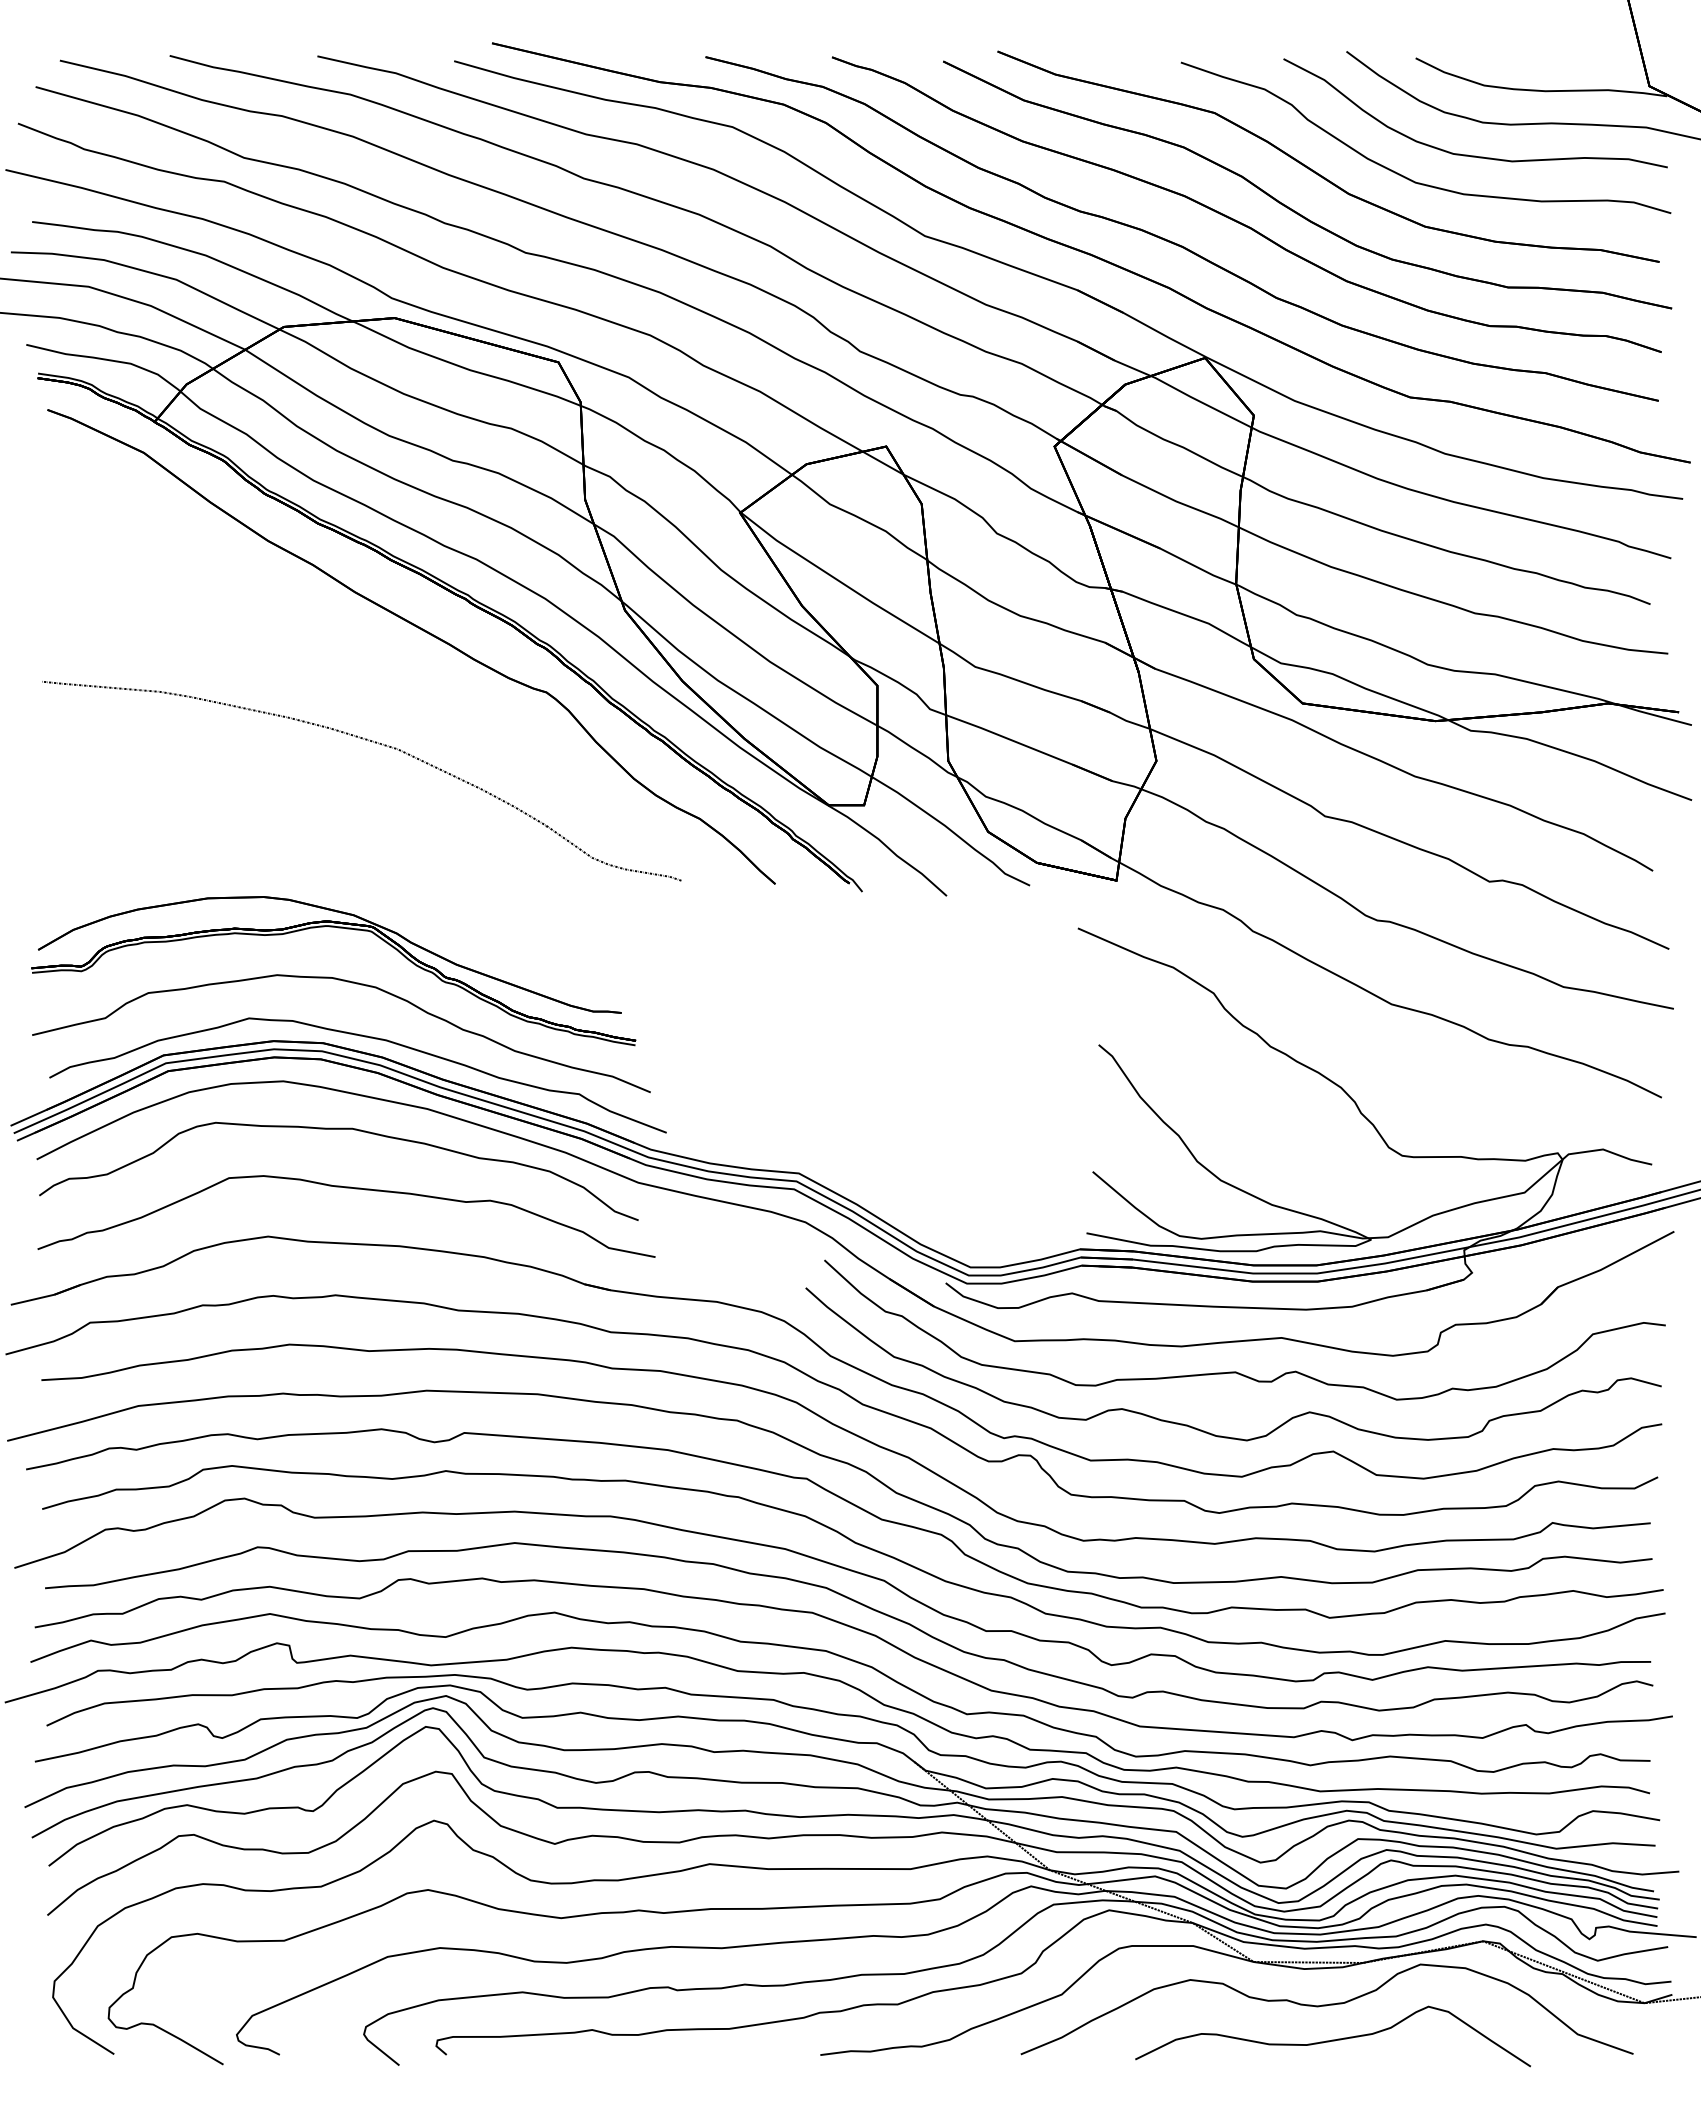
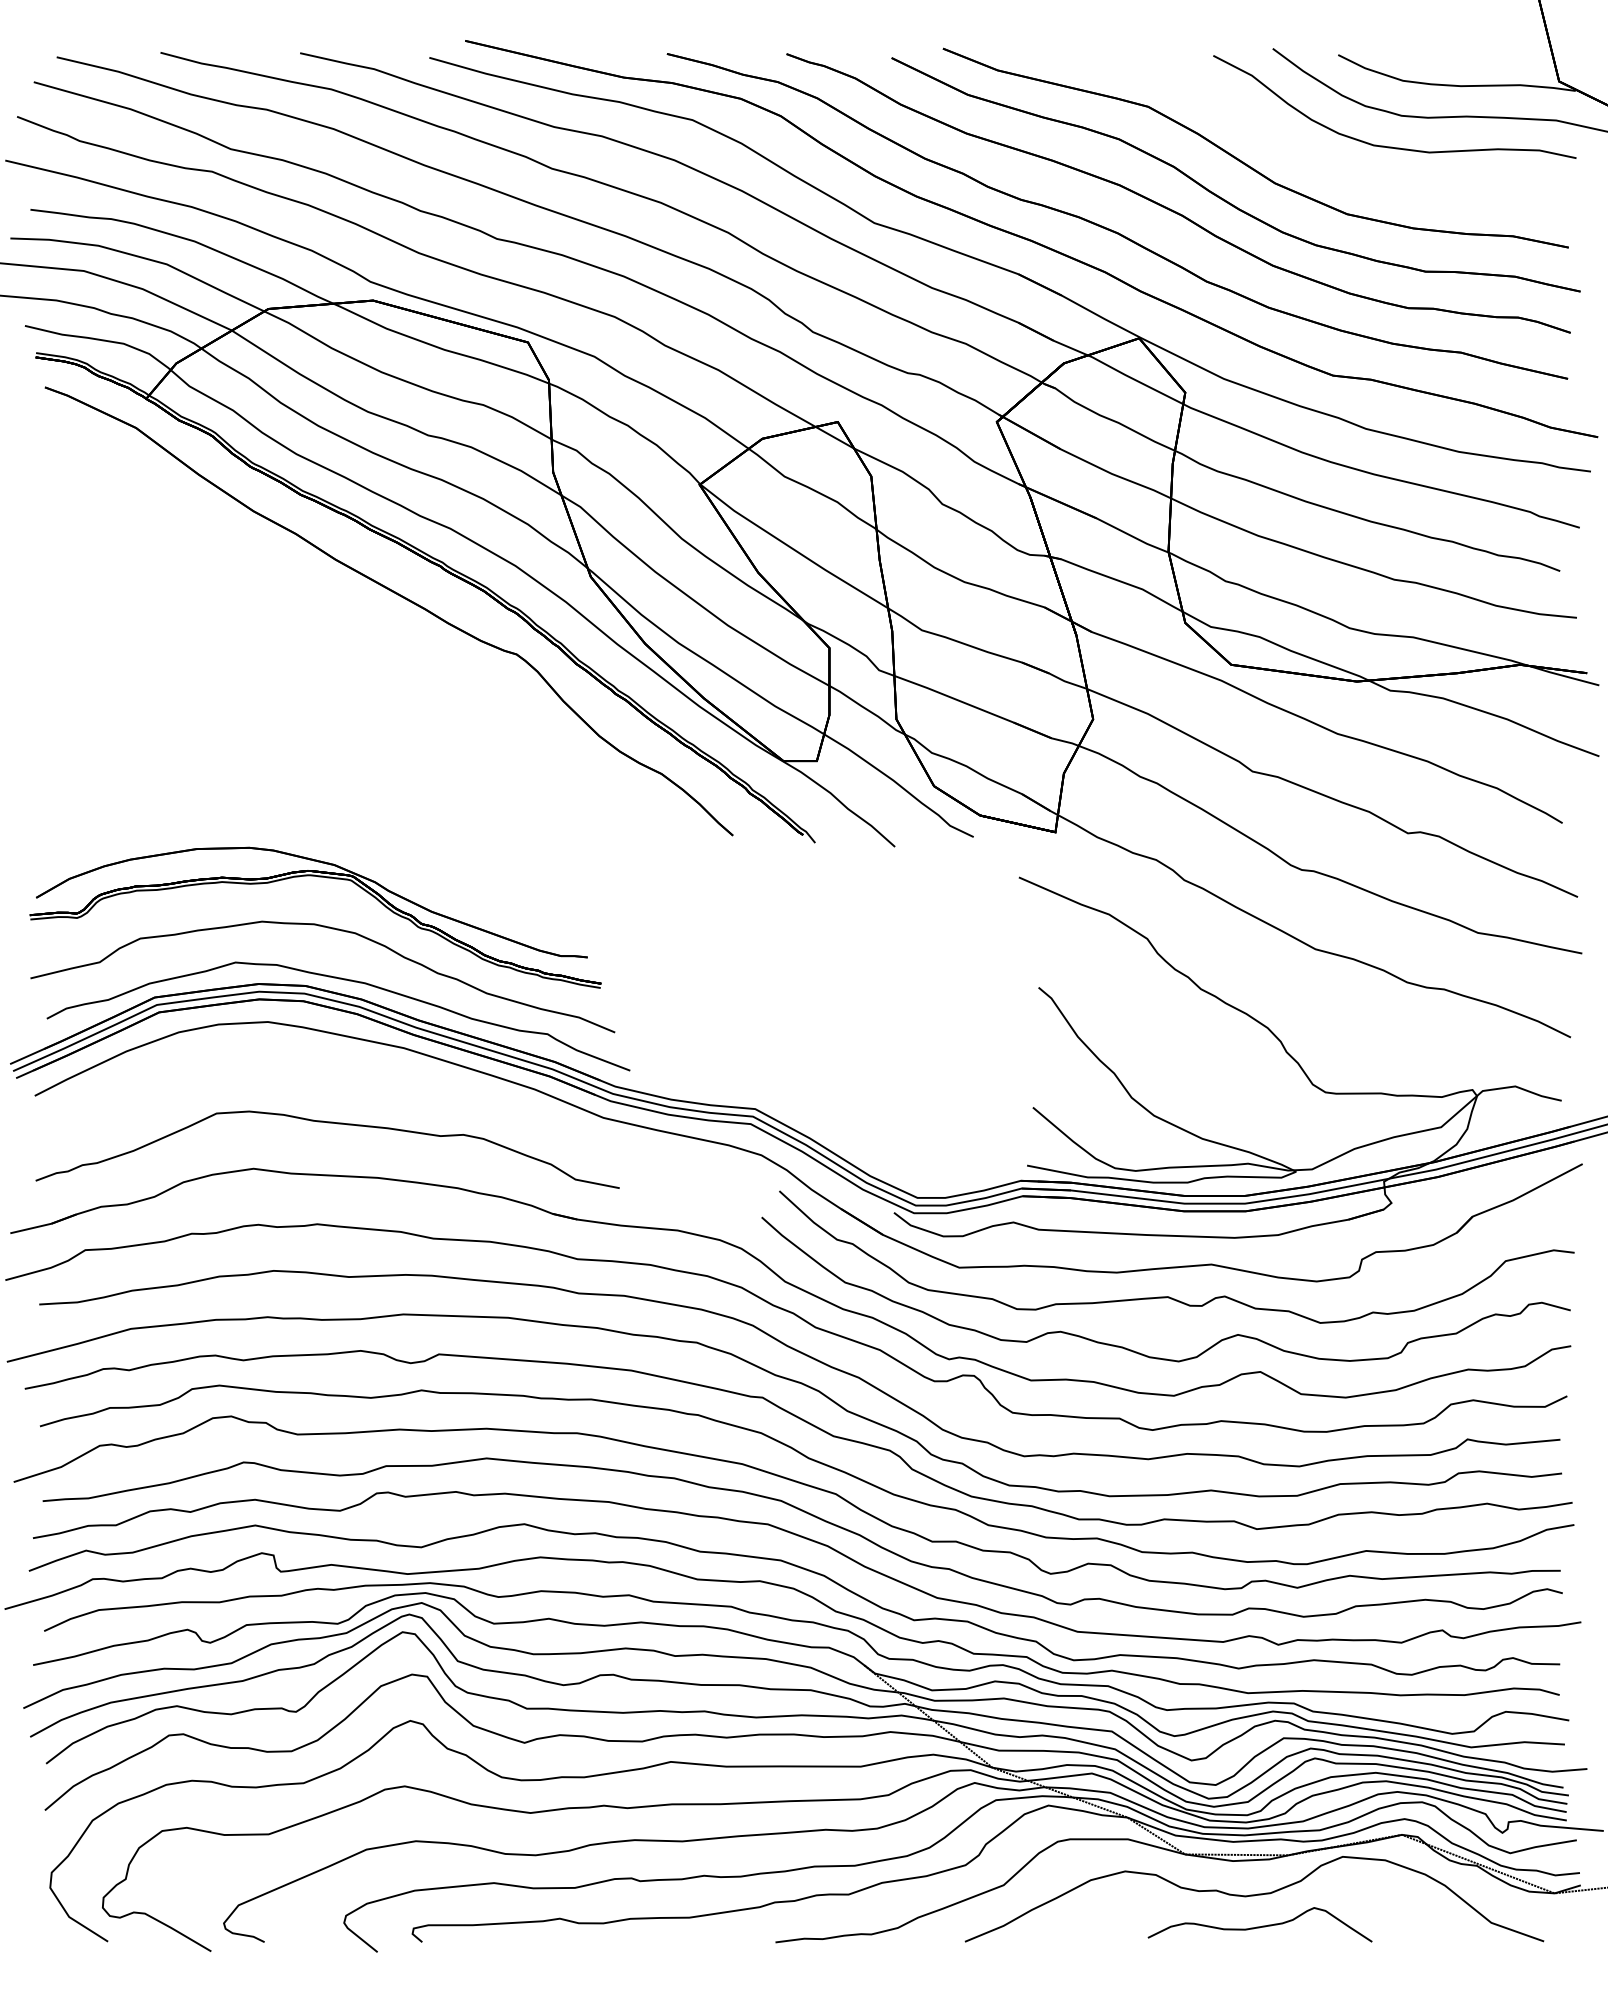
curve: (1405, 176) -> (1328, 166), removed
curve: (371, 742) -> (351, 701), removed
part: (338, 1129) -> (320, 1067), removed
part: (1332, 2036) -> (1259, 1924), size x0.6

